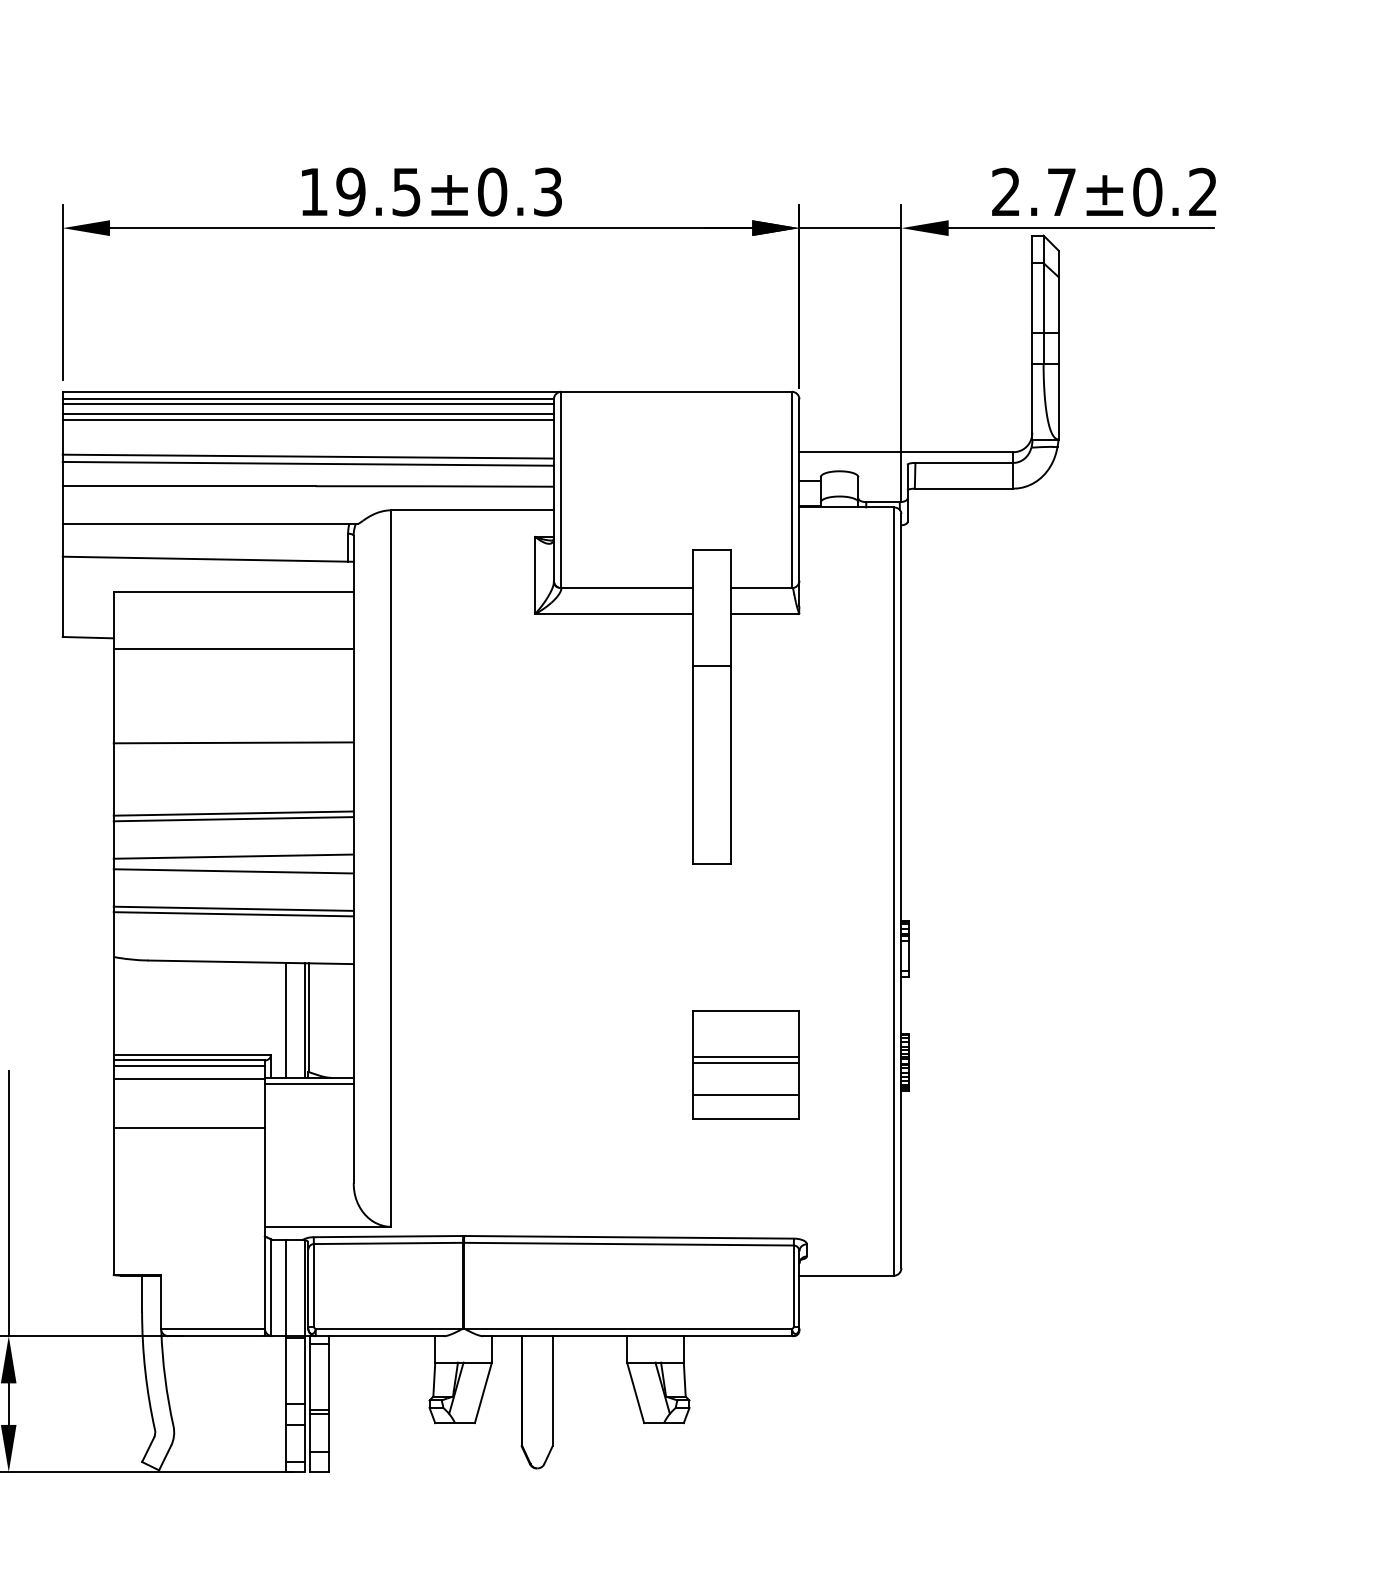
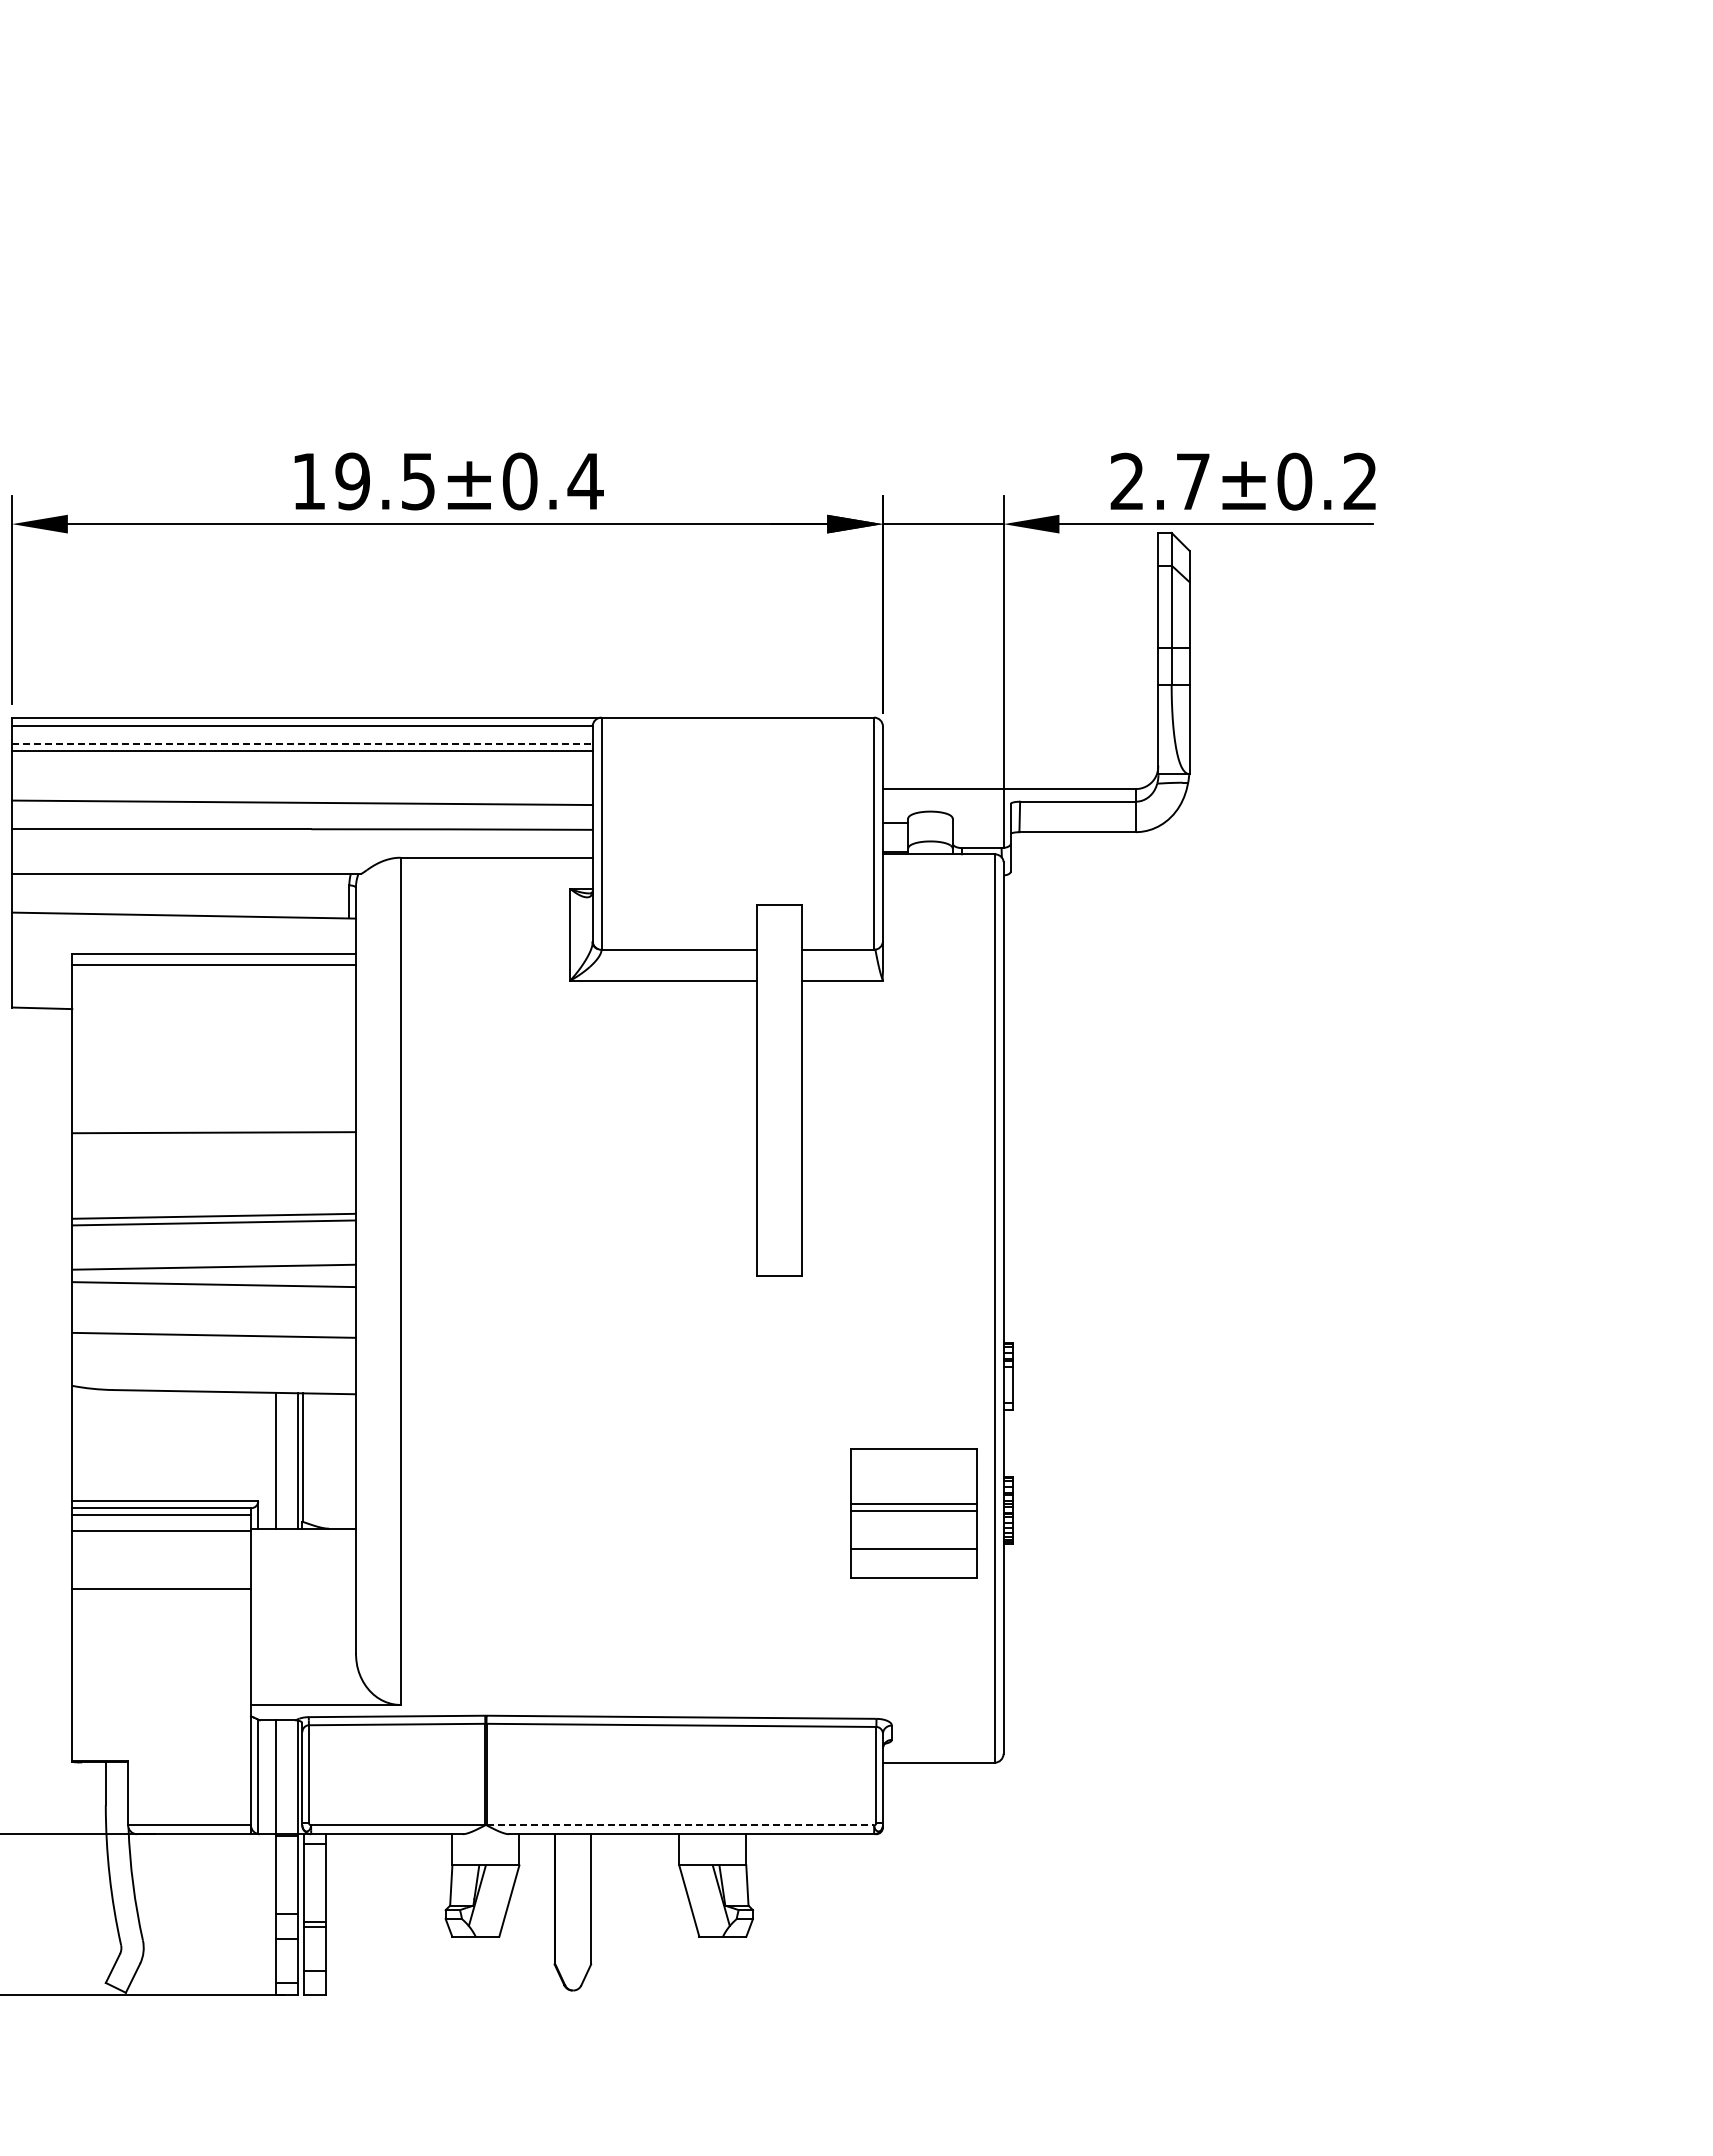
text: (547, 192) -> (585, 481), 19.5±0.3 -> 19.5±0.4
line: (308, 404) -> (302, 732), removed
line: (308, 413) -> (302, 743), solid -> dashed
line: (308, 456) -> (302, 794), removed
line: (233, 648) -> (213, 965), moved
line: (711, 666) -> (779, 1042), removed
line: (233, 908) -> (213, 1328), removed
part: (745, 1064) -> (913, 1513), moved
line: (308, 1083) -> (302, 1535), removed
line: (628, 1328) -> (680, 1825), solid -> dashed

